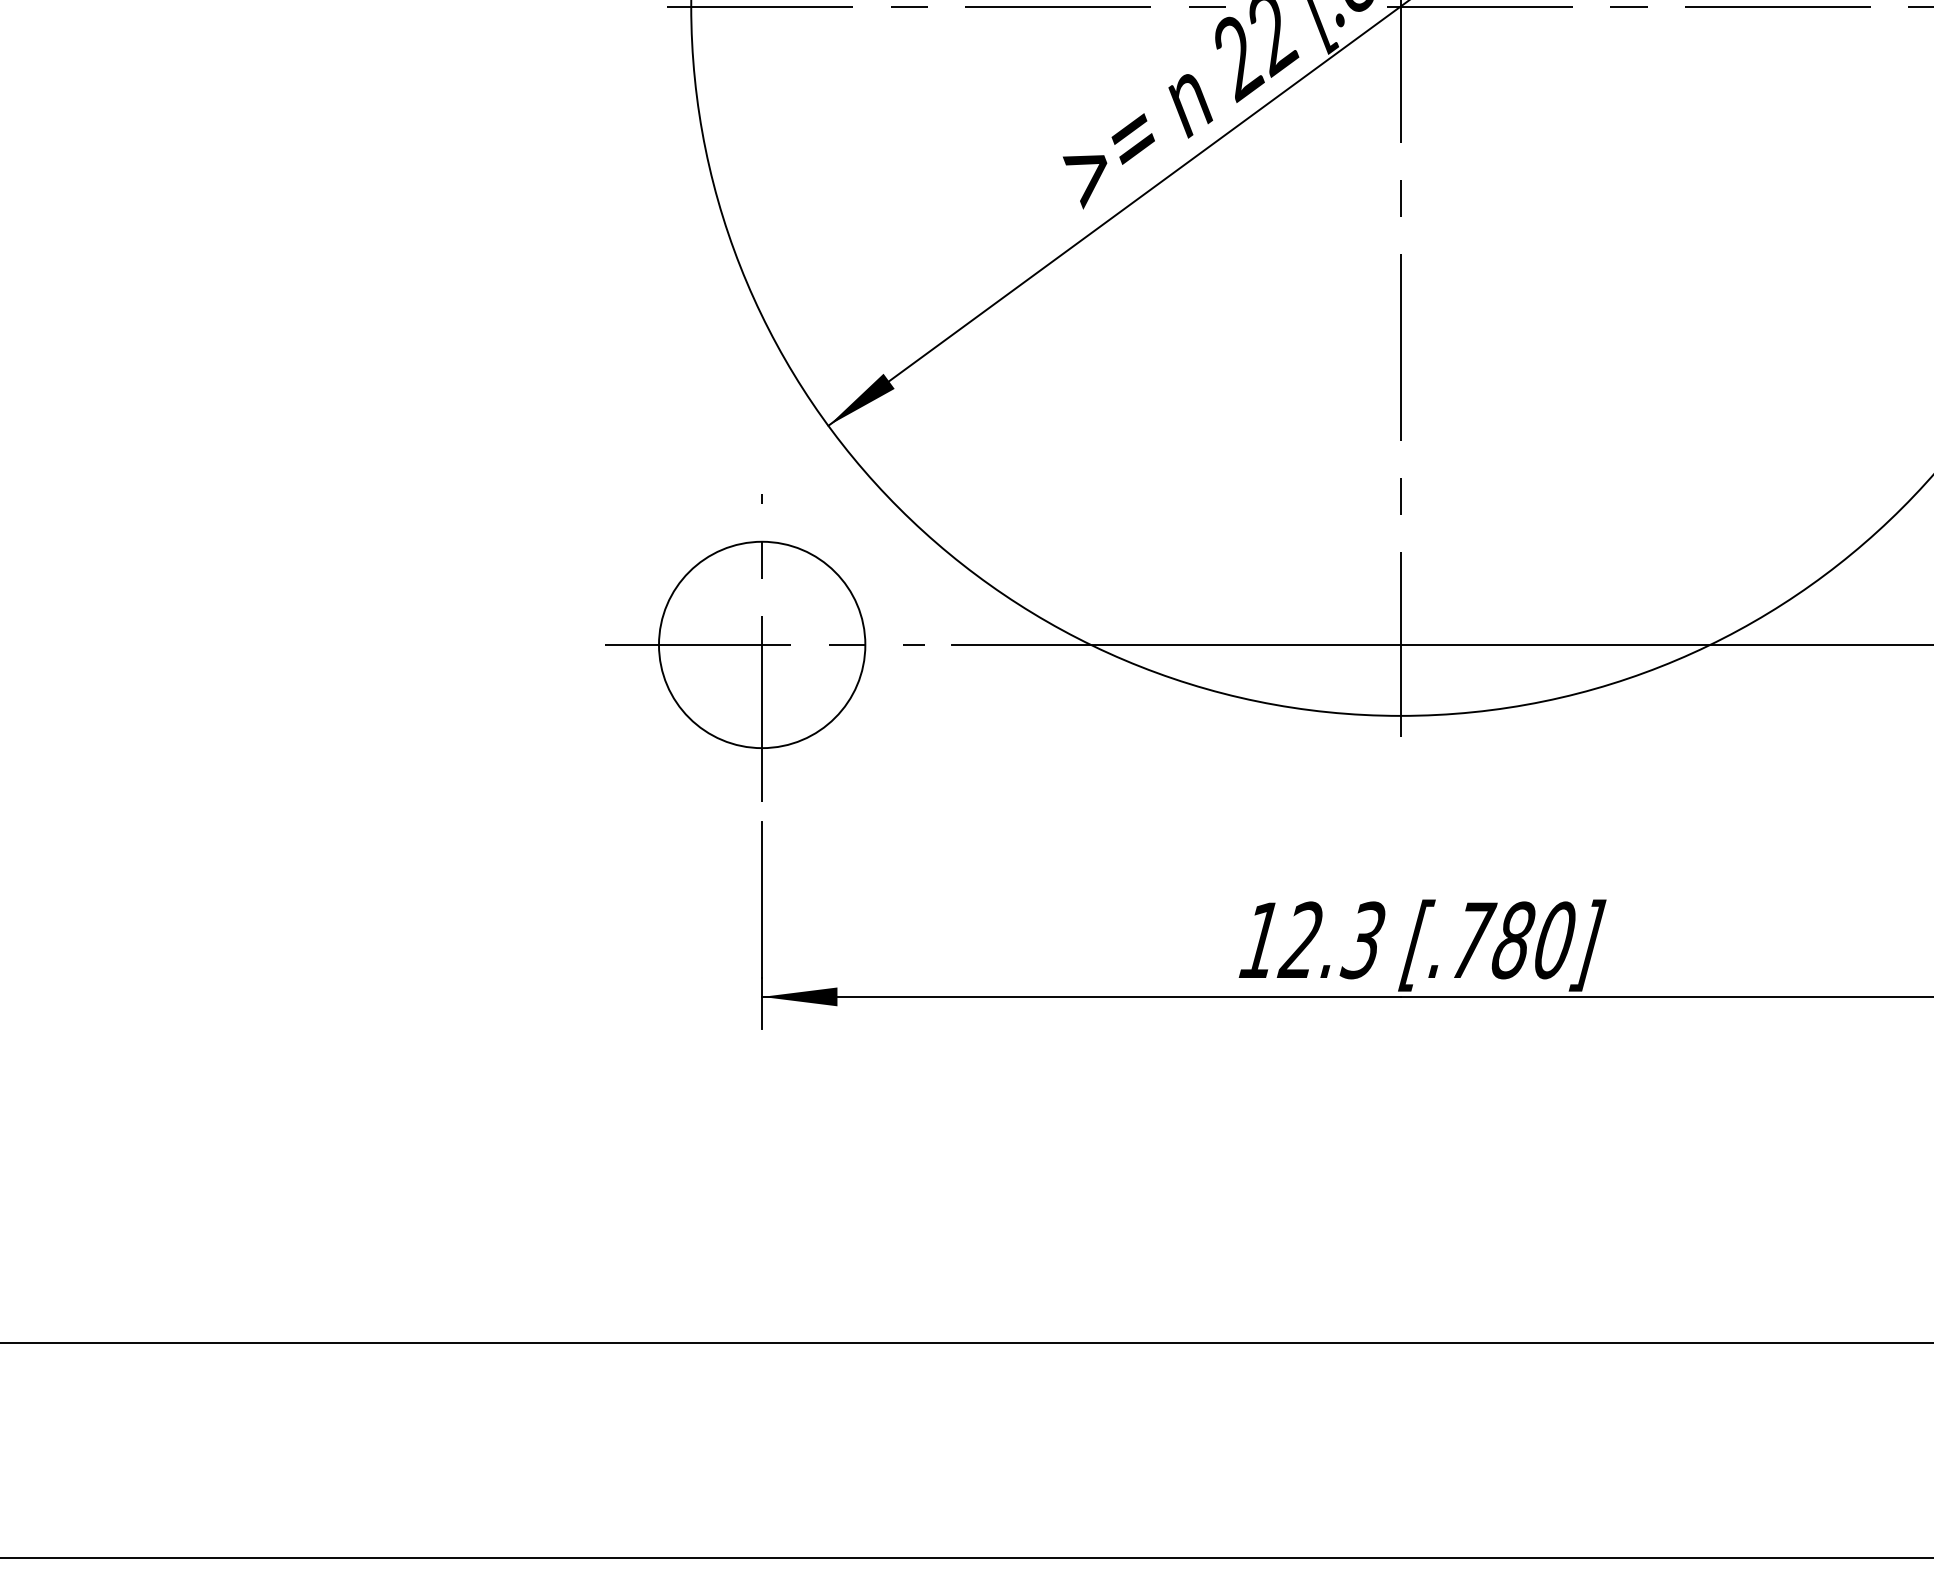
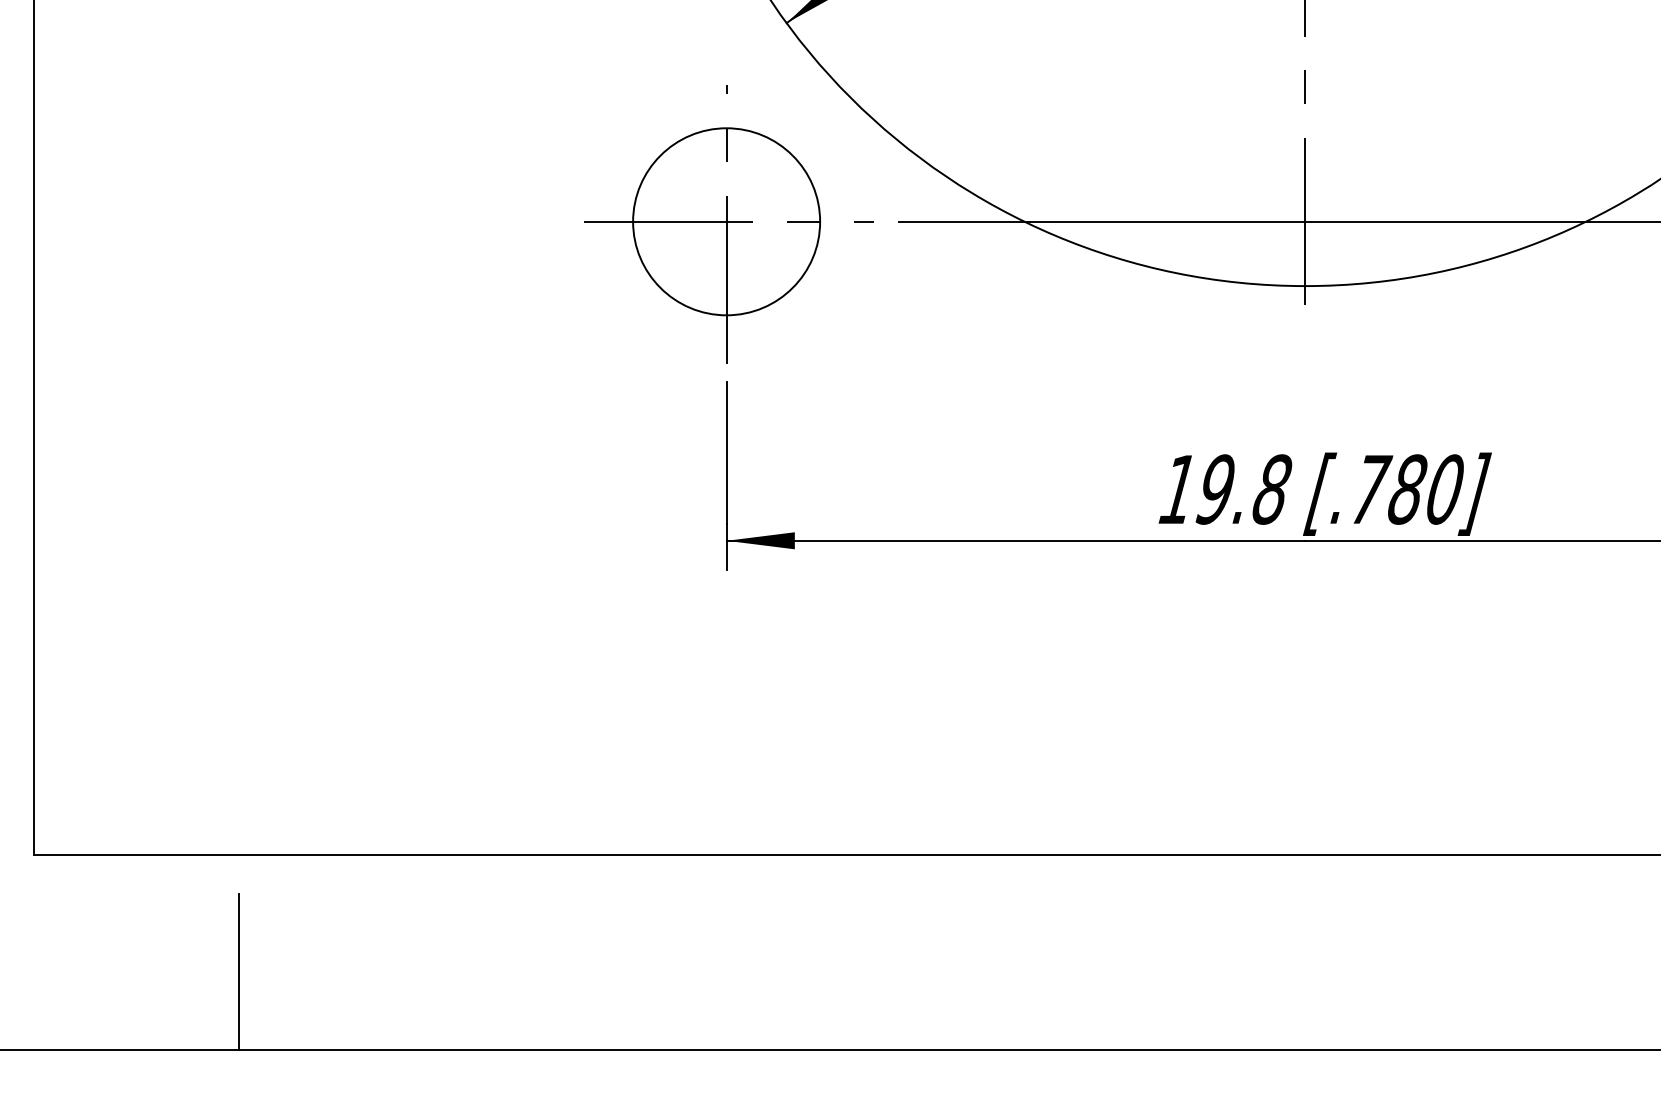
text: (1331, 940) -> (1242, 489), 12.3 -> 19.8
line: (223, 1472) -> (238, 971), added

